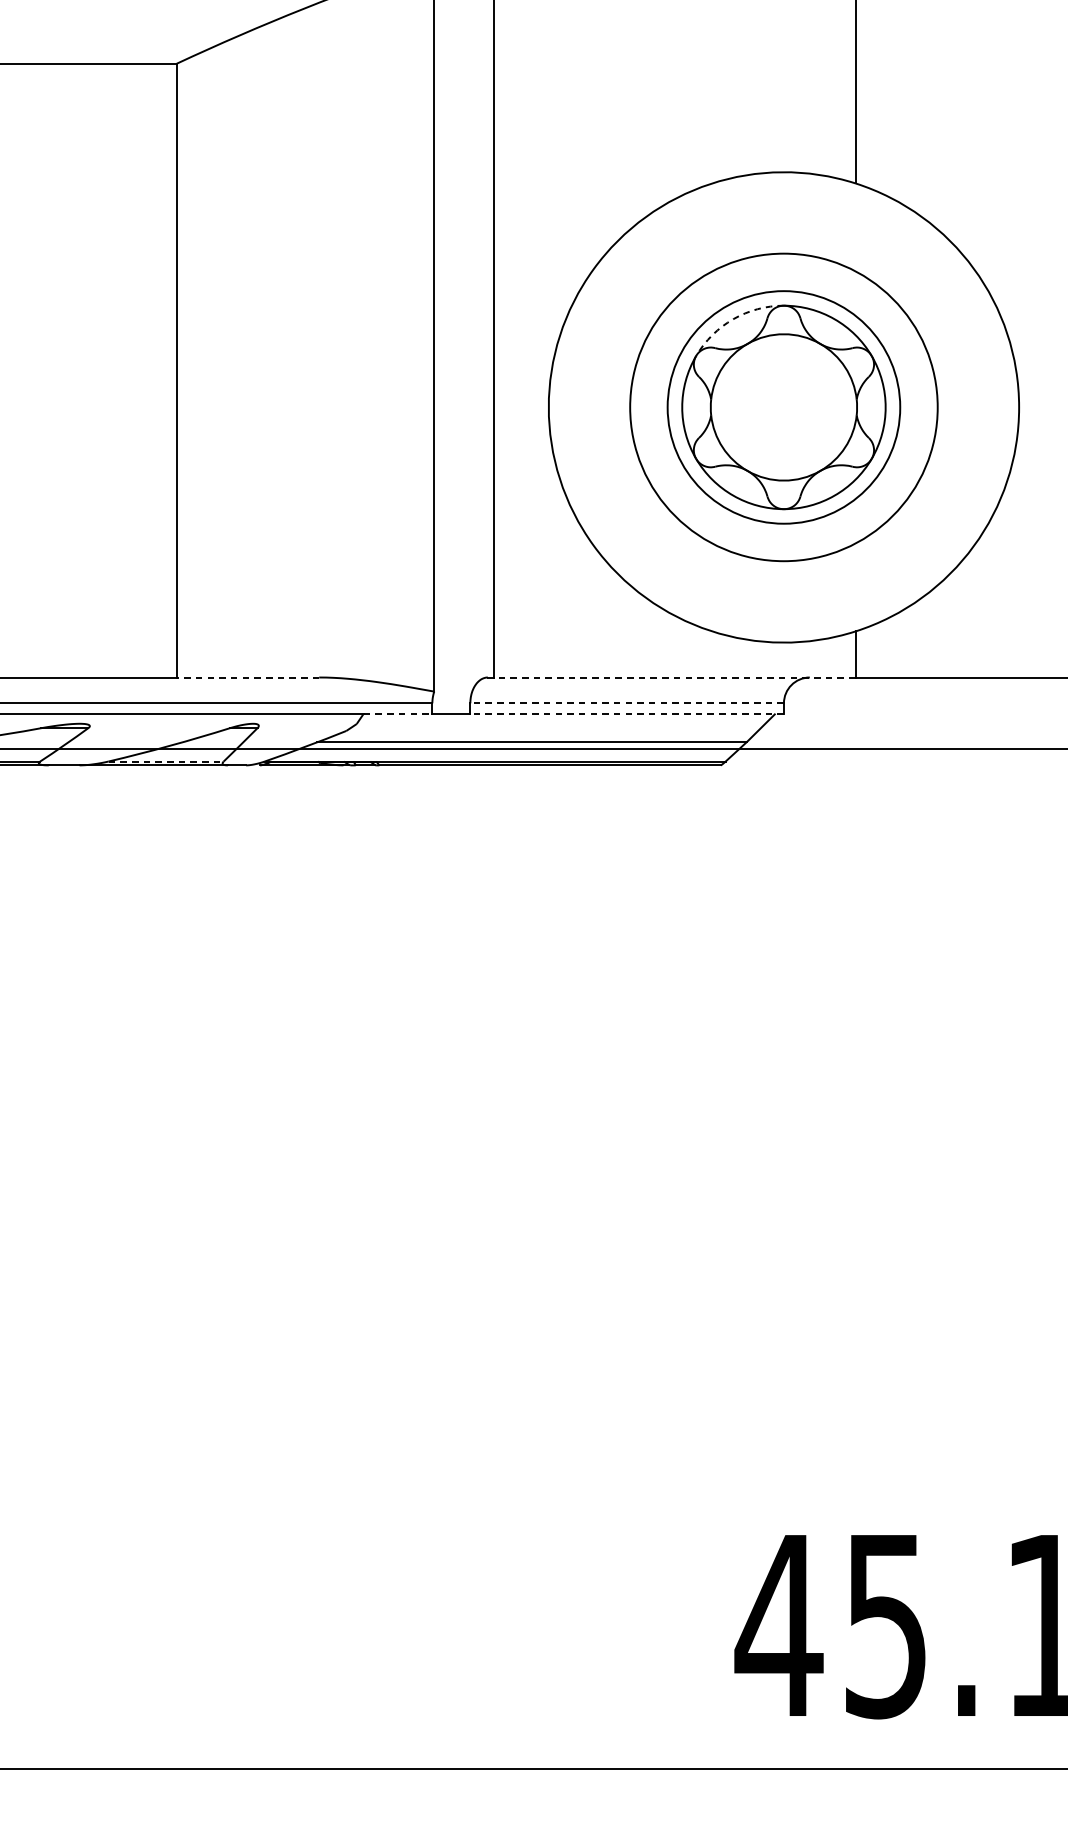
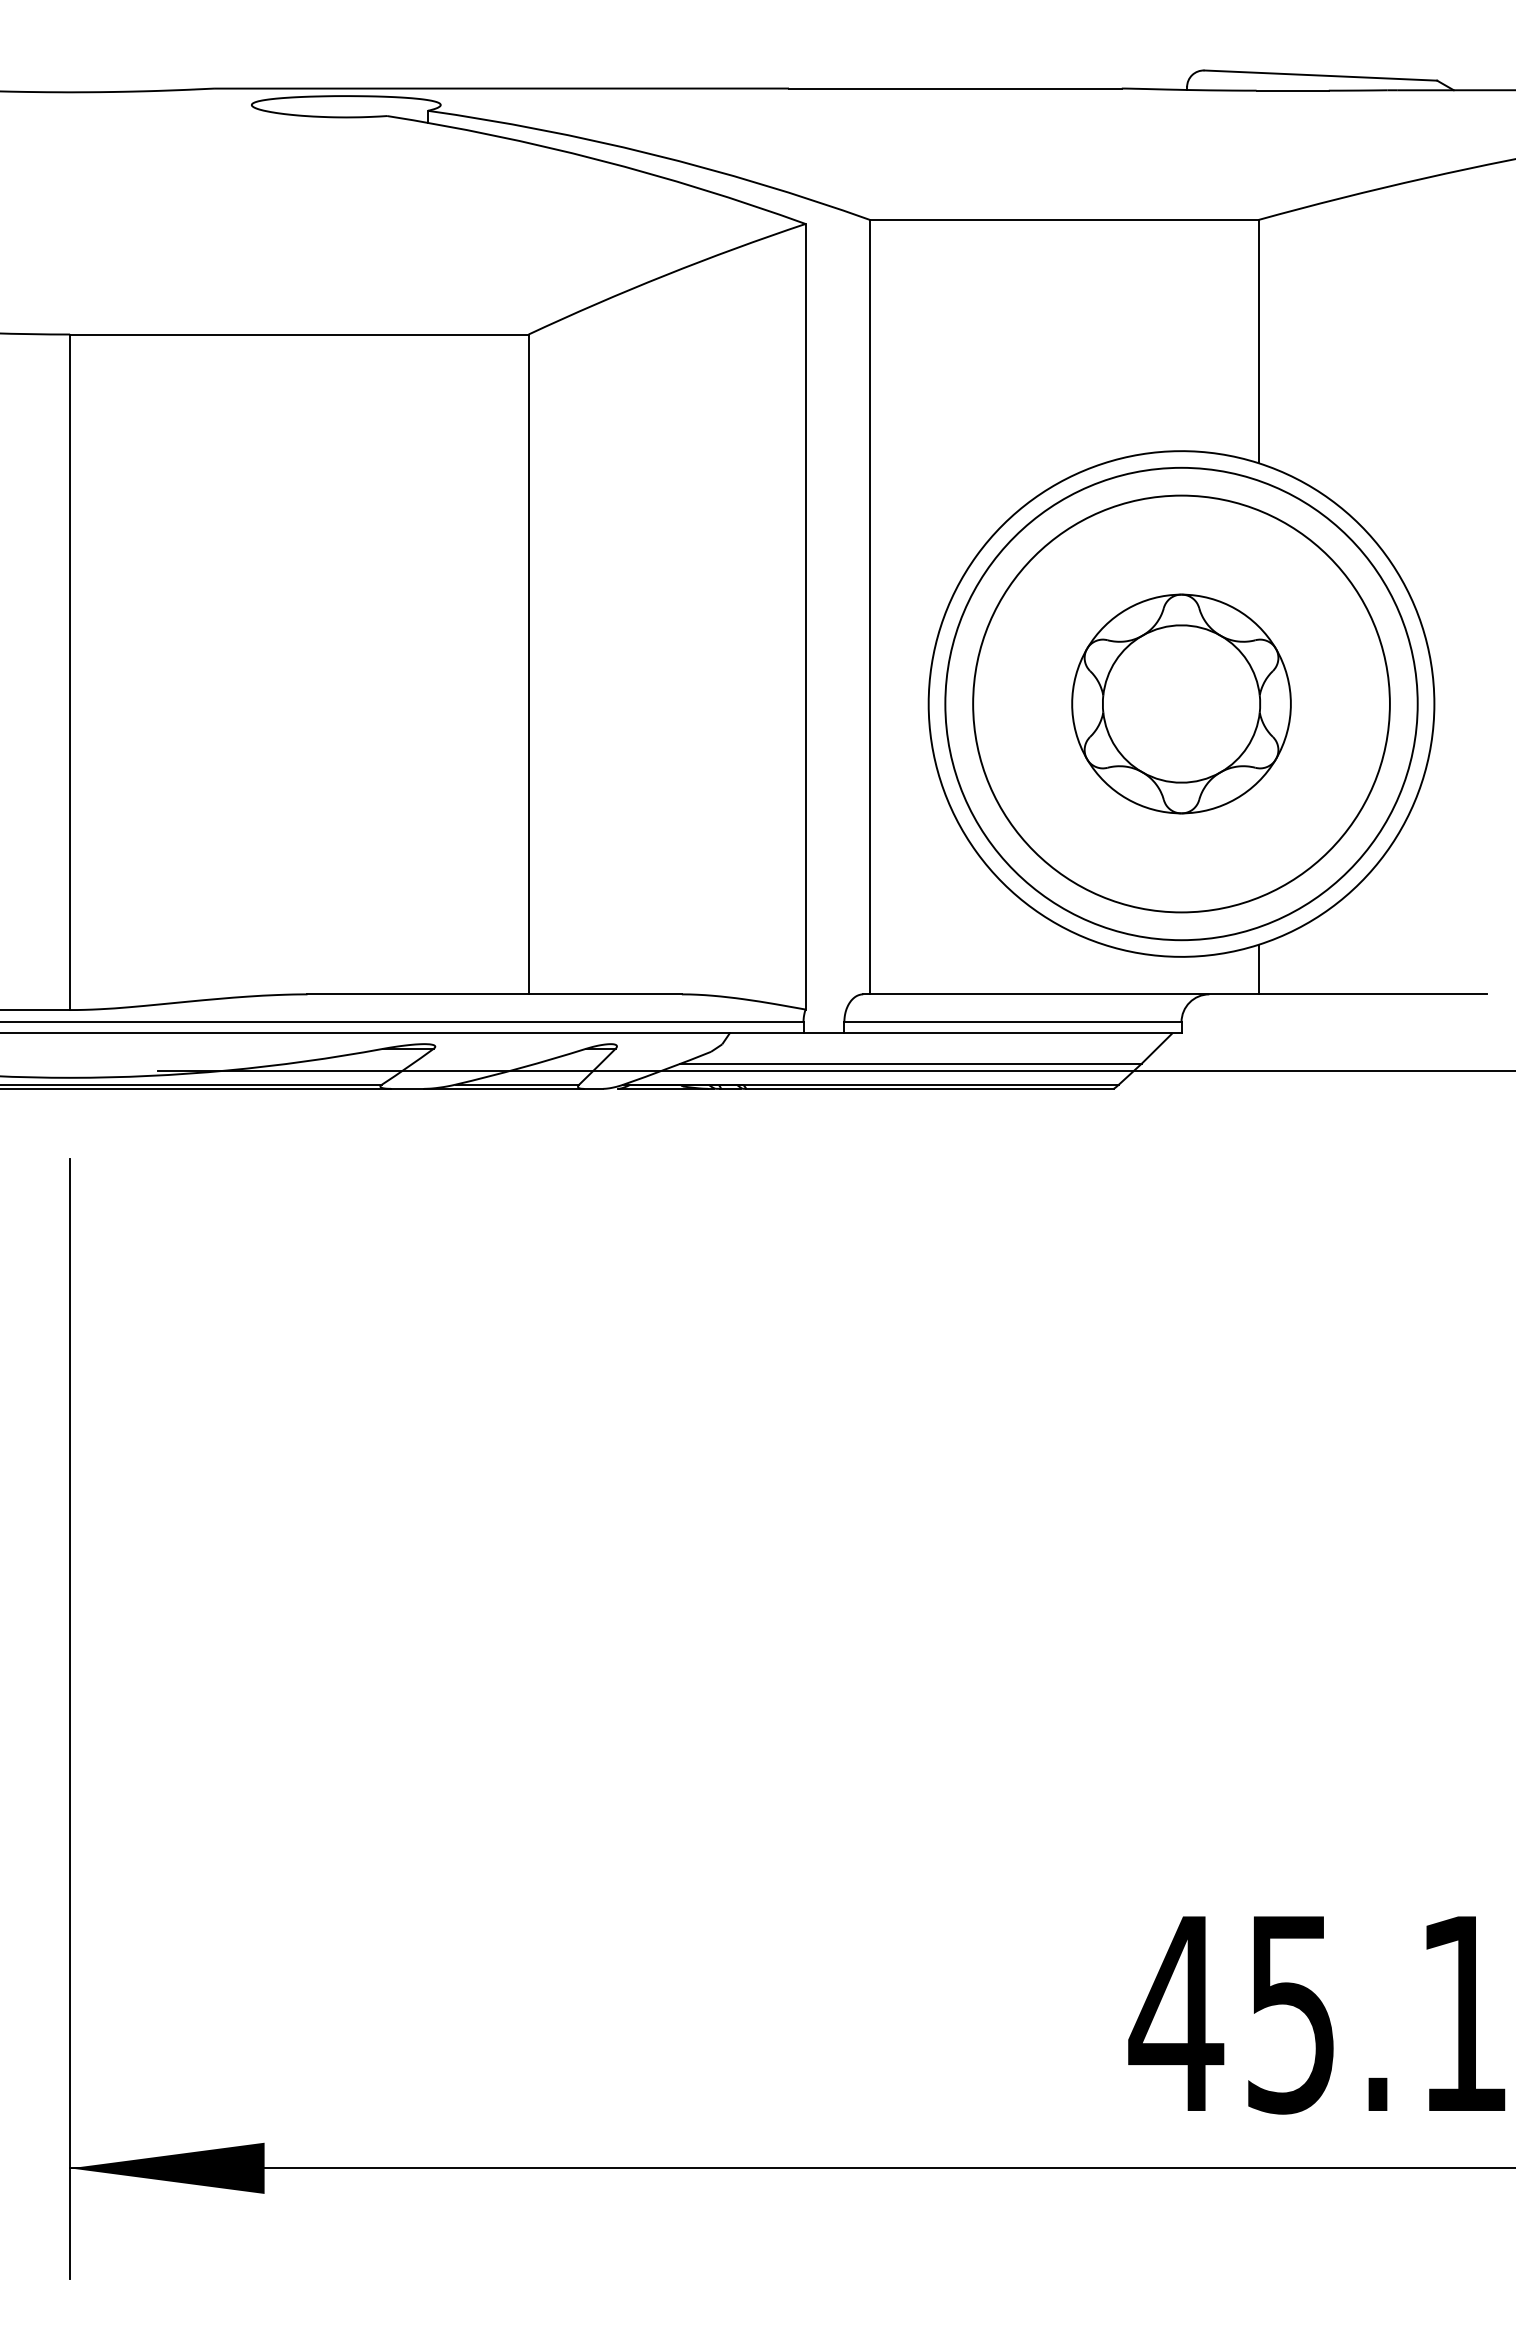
arc: (733, 319) -> (1127, 609), dashed -> solid
circle: (783, 406) -> (1181, 703), size x1.43
circle: (783, 406) -> (1181, 703), size x1.67
line: (248, 677) -> (605, 994), dashed -> solid
line: (674, 677) -> (1063, 994), dashed -> solid
line: (626, 703) -> (1012, 1022), dashed -> solid
line: (397, 713) -> (766, 1033), dashed -> solid
line: (626, 713) -> (1012, 1033), dashed -> solid
line: (166, 761) -> (517, 1084), dashed -> solid

